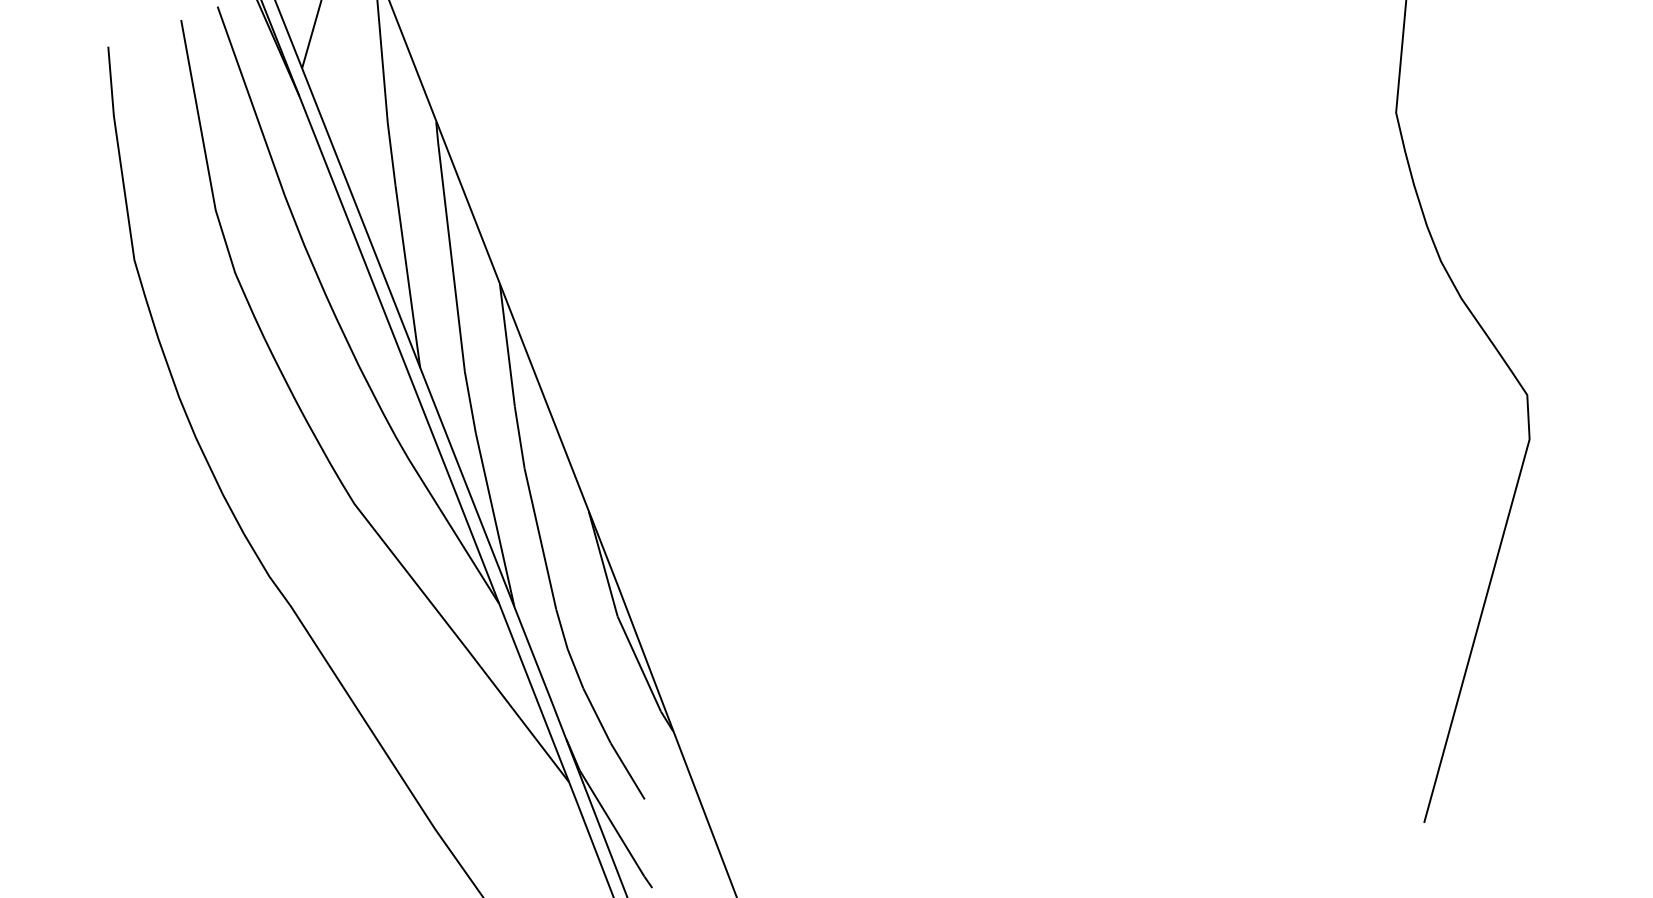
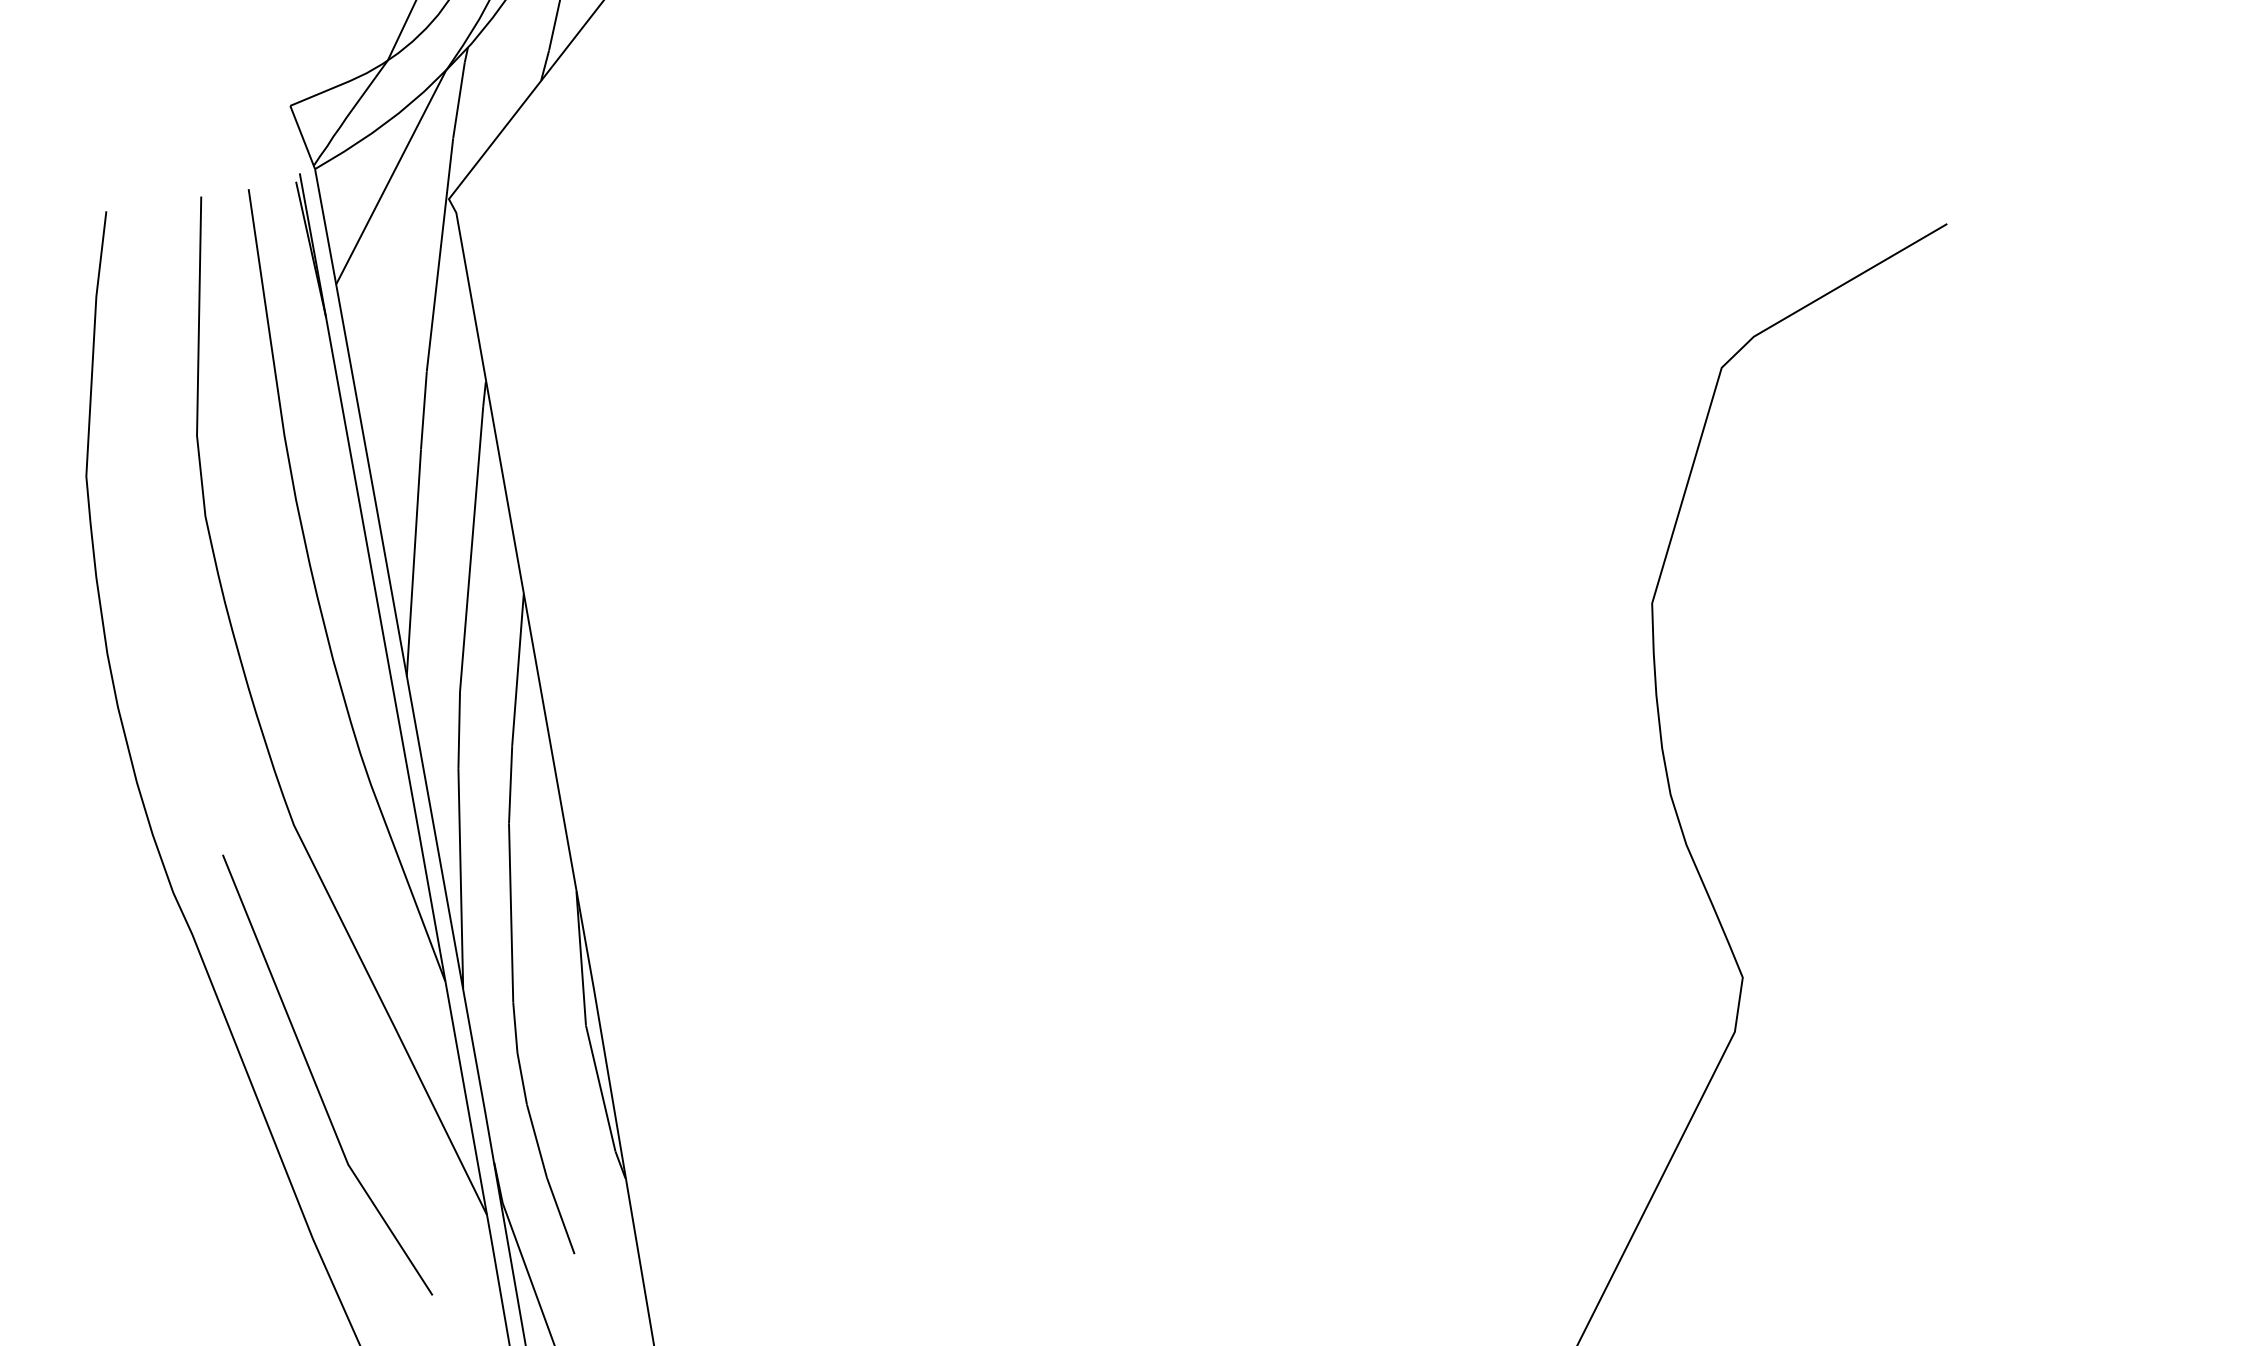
line: (411, 702) -> (315, 1080), added

